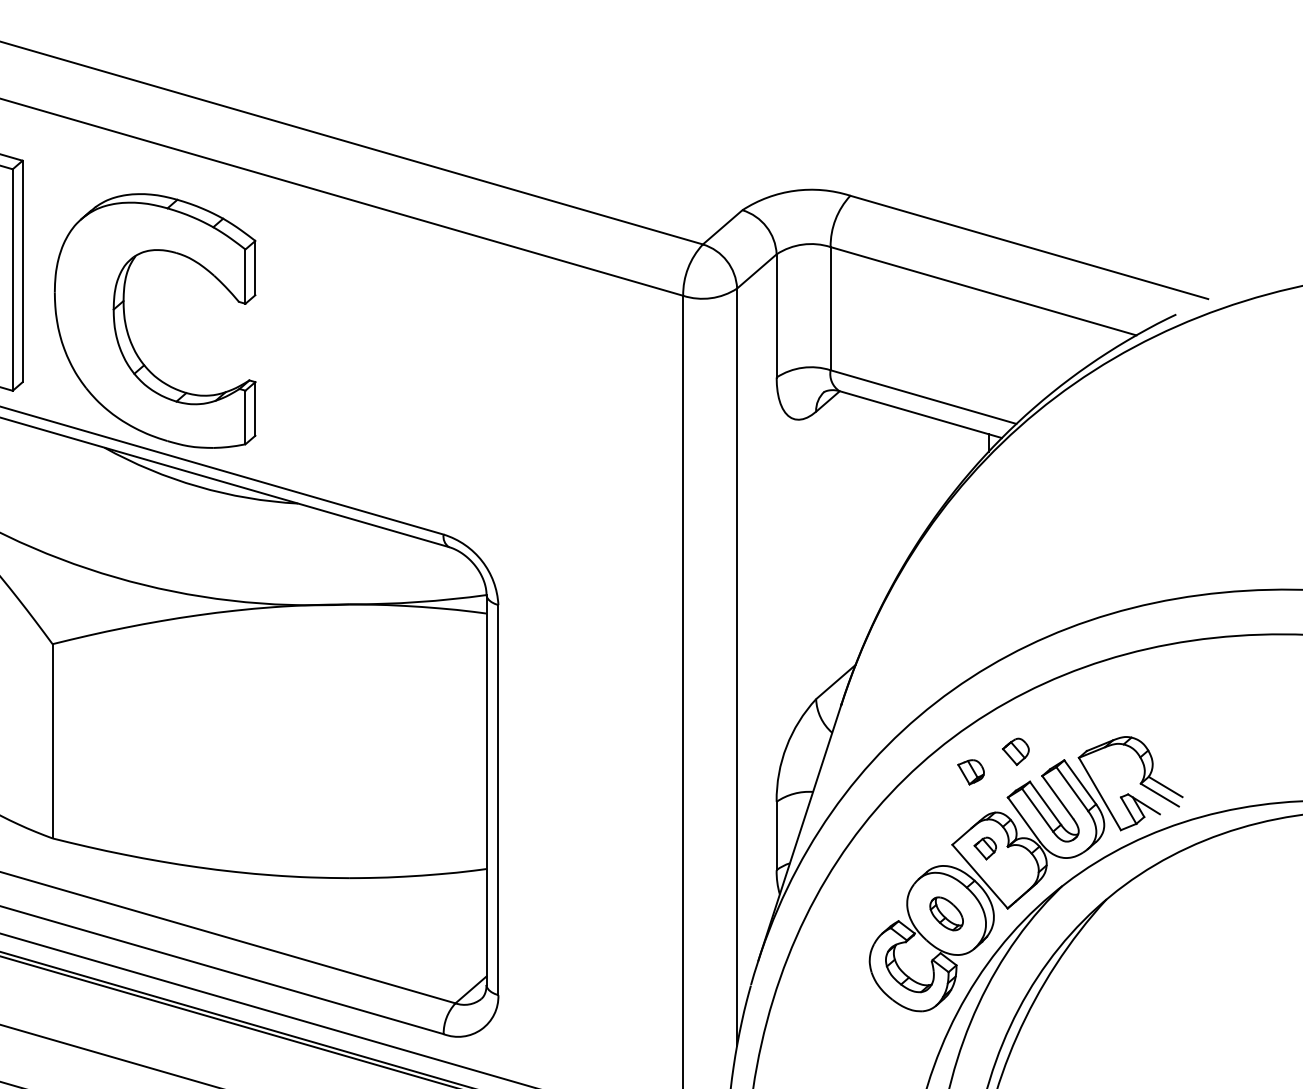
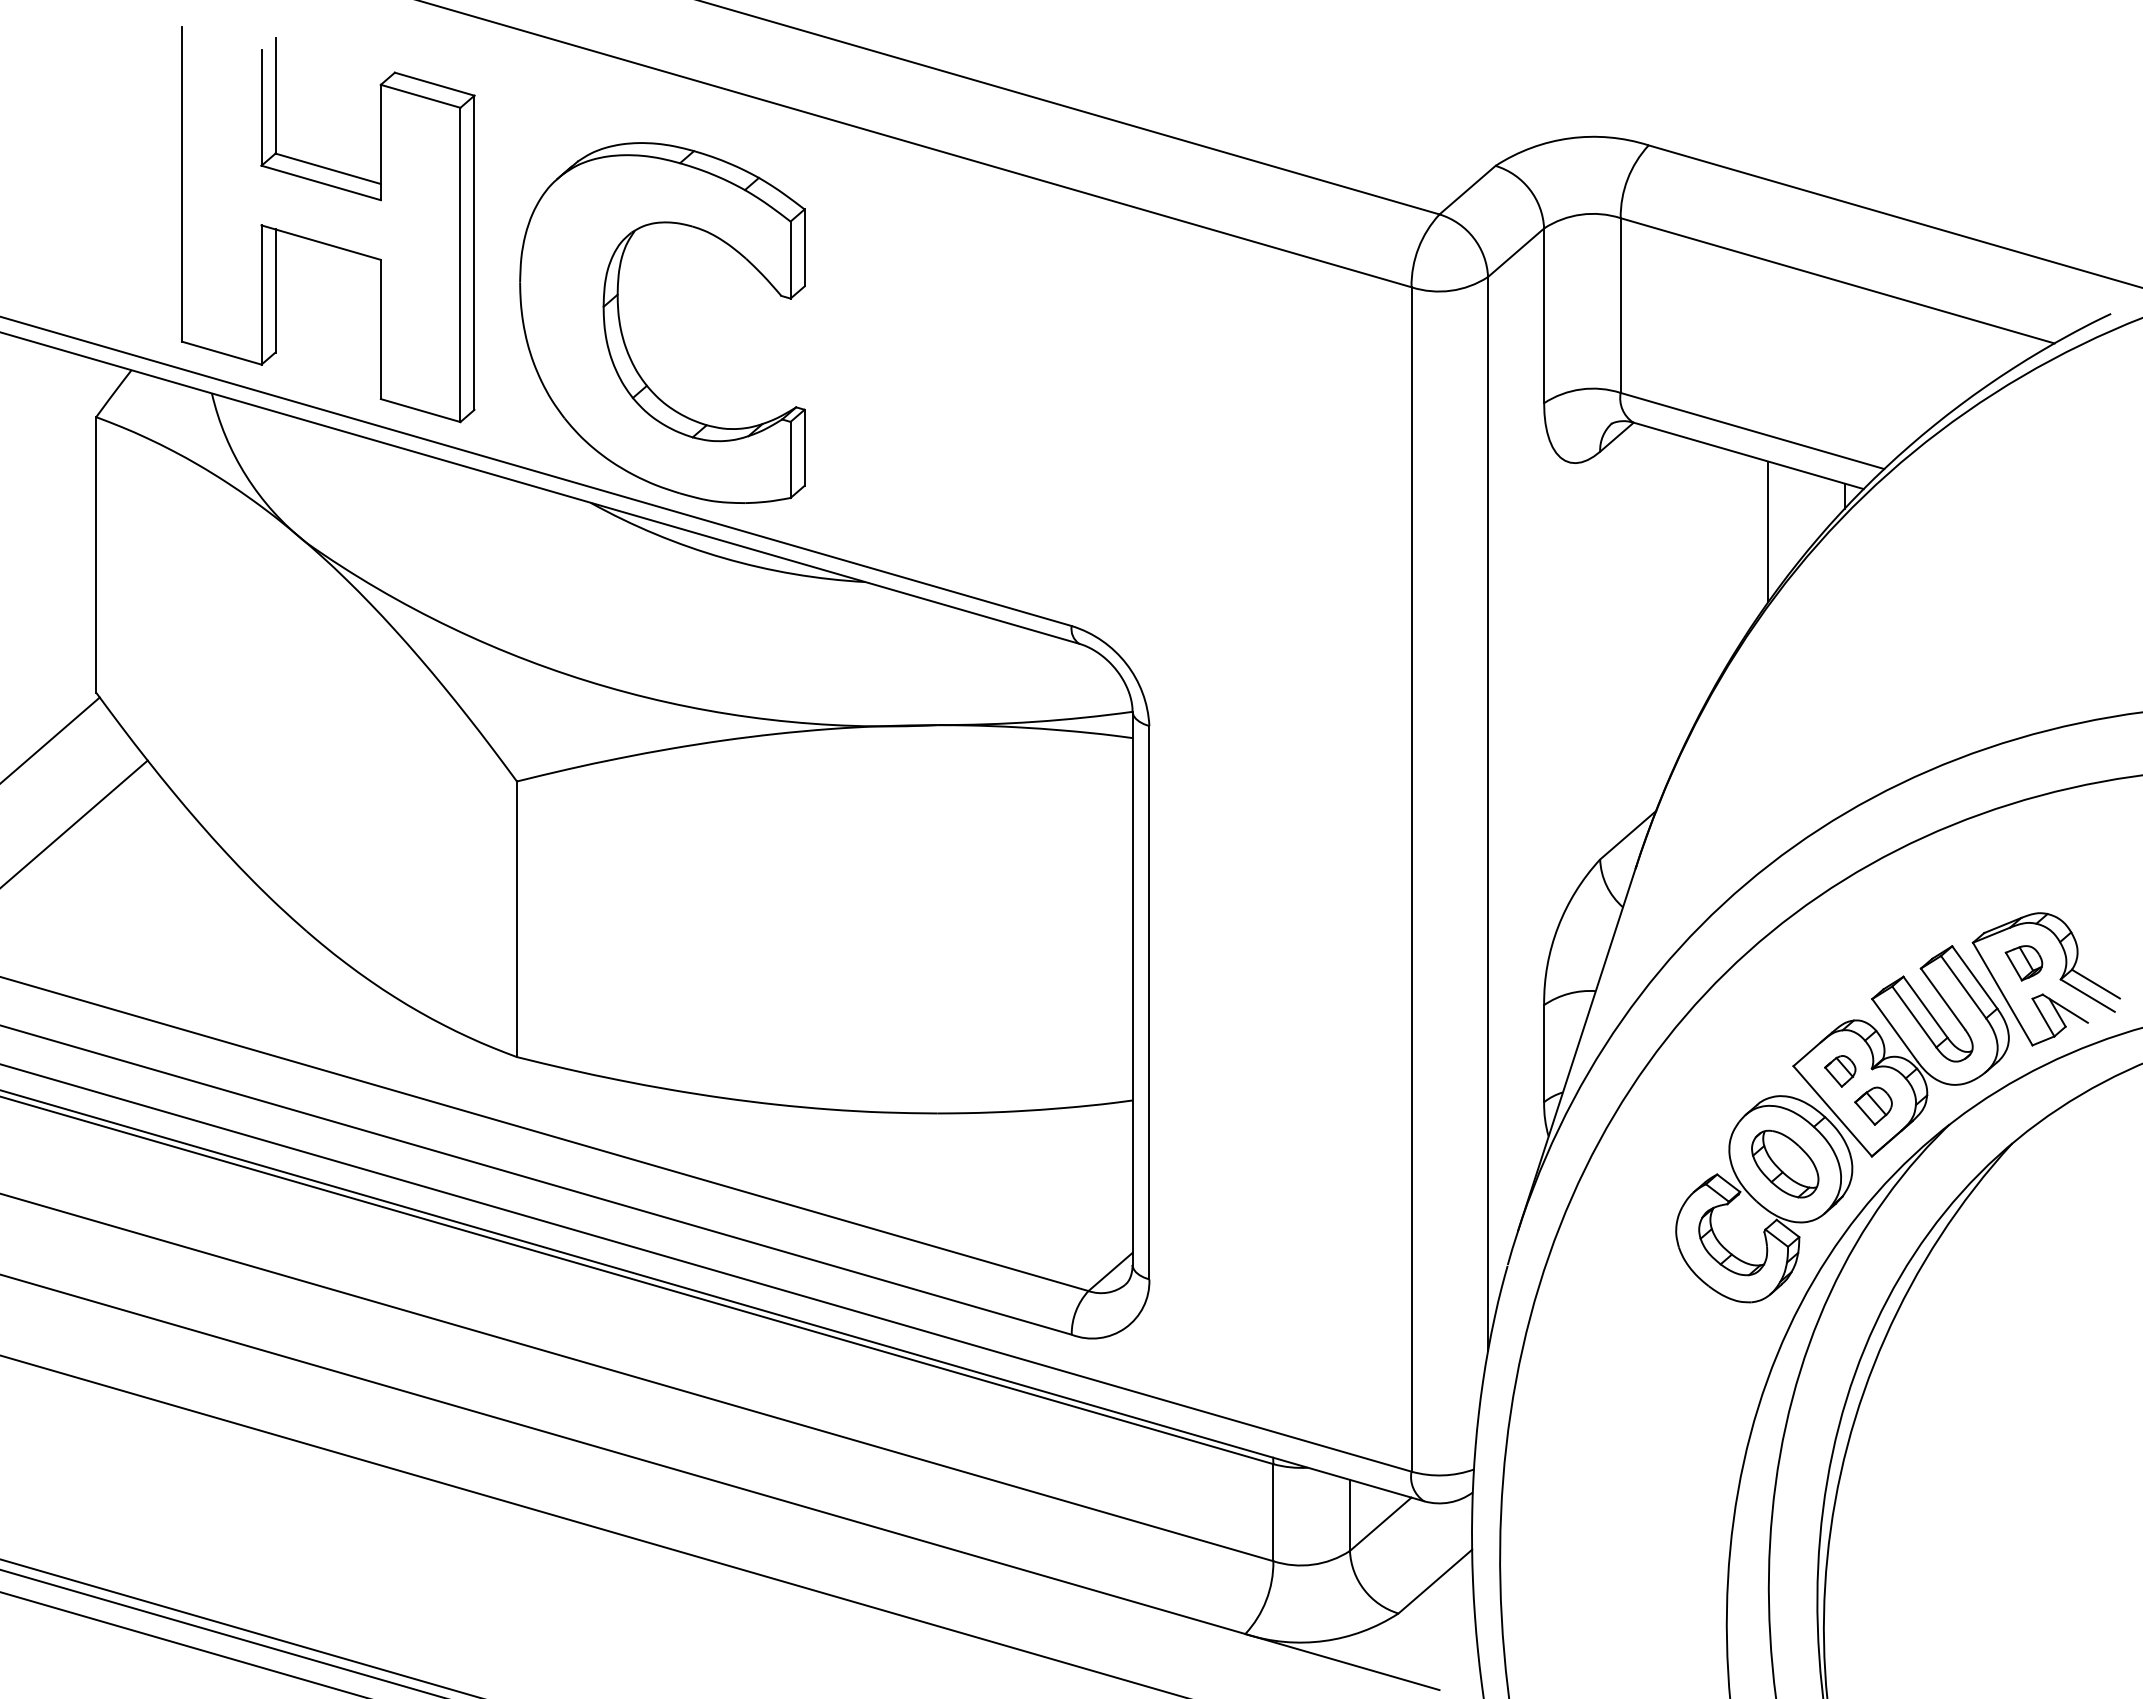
line: (934, 467) -> (1768, 531), added
part: (1015, 751) -> (1873, 1105), moved
part: (970, 772) -> (2023, 963), moved
part: (946, 913) -> (1785, 1163), size x1.43

